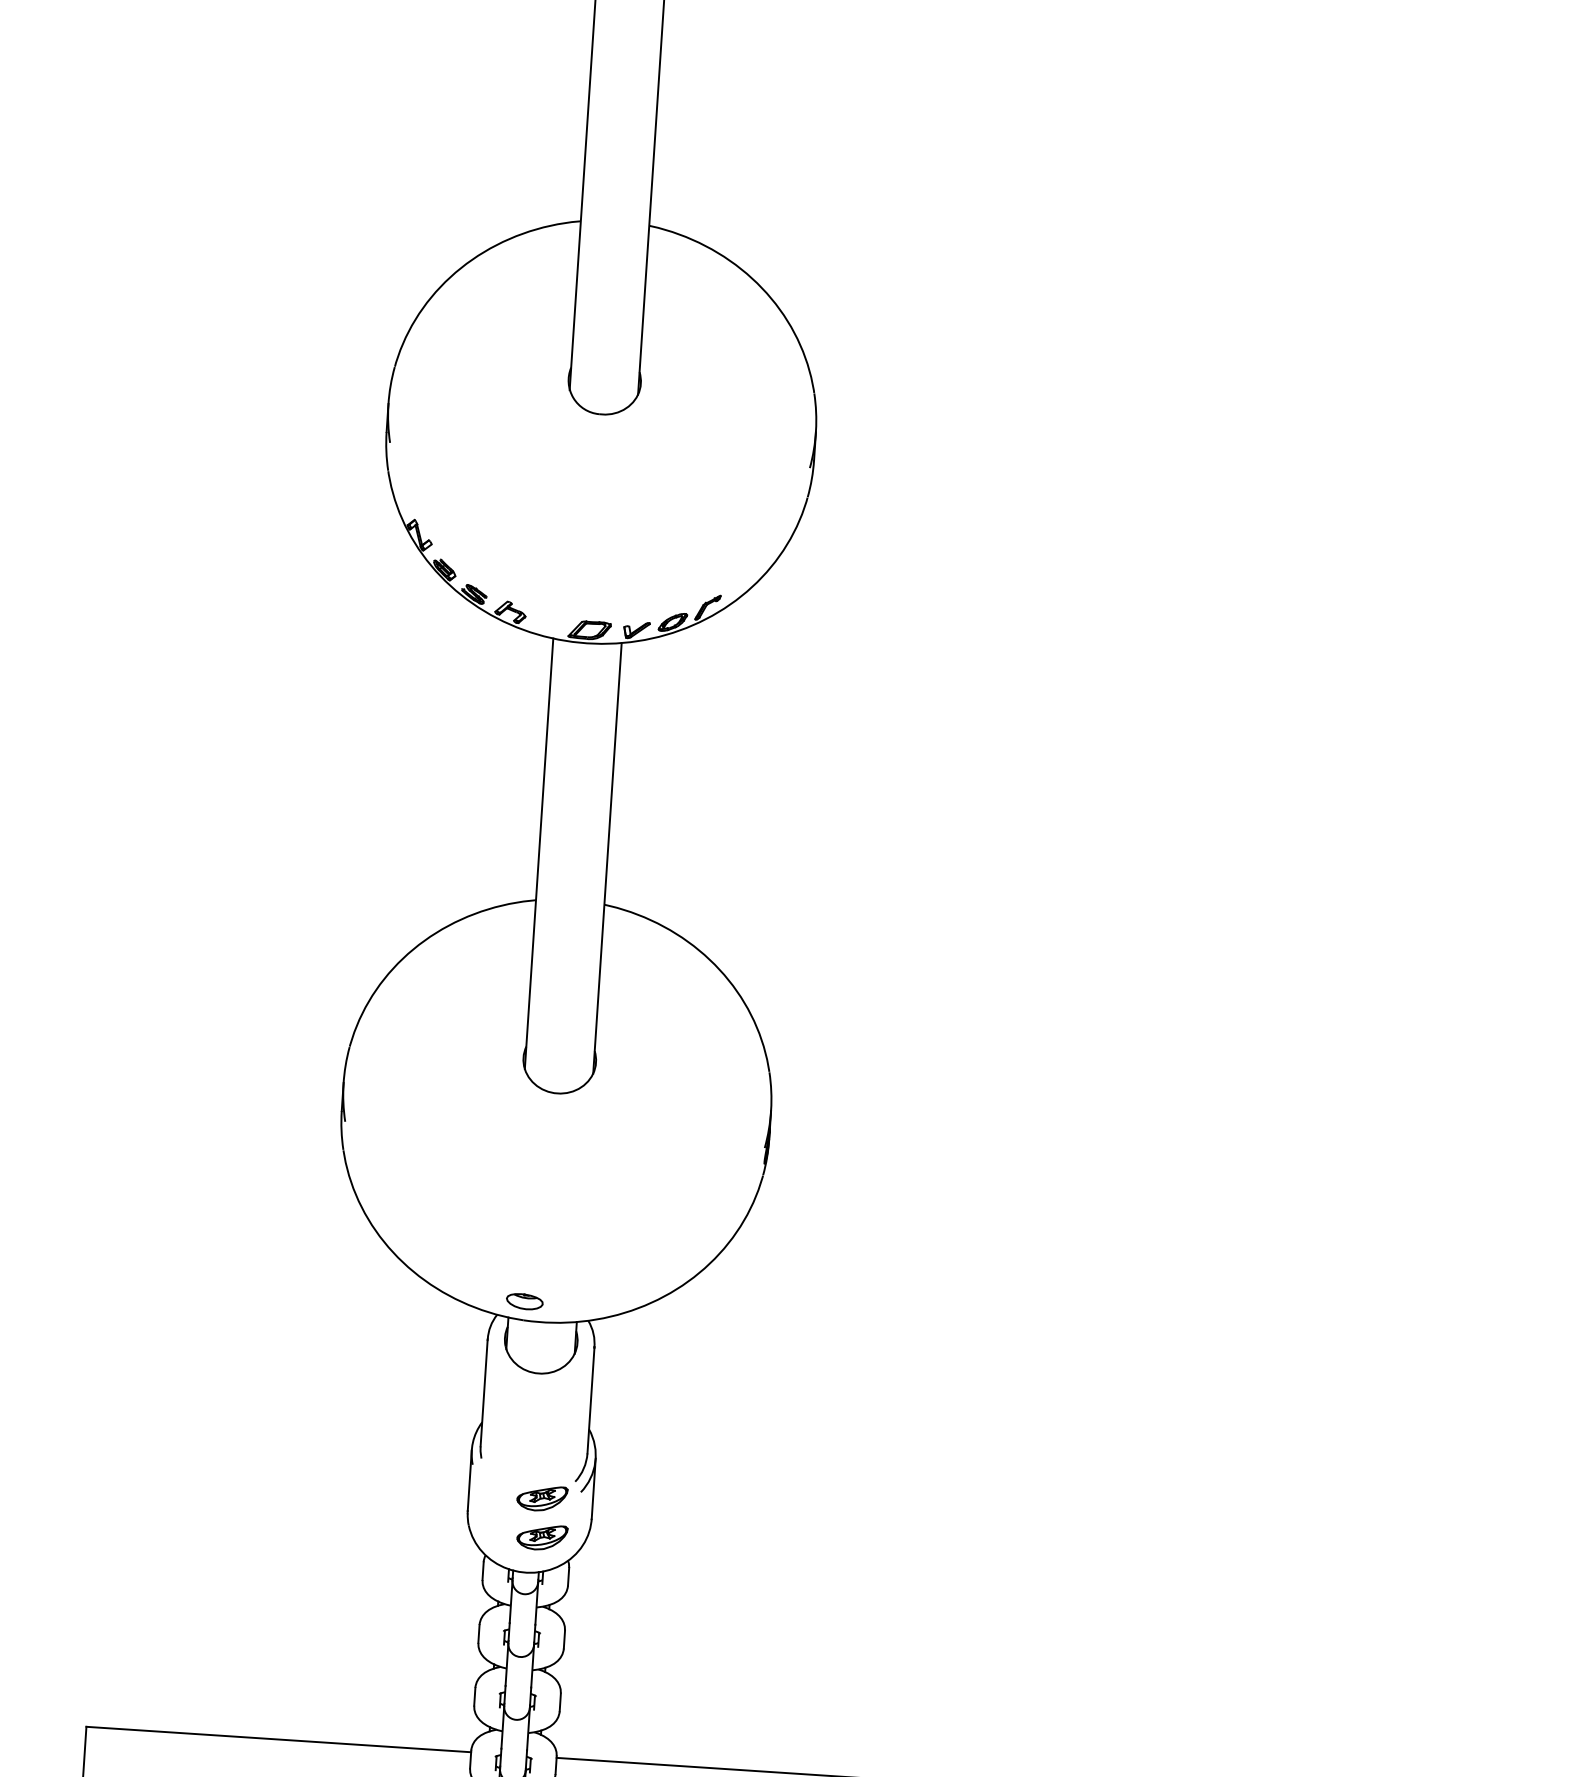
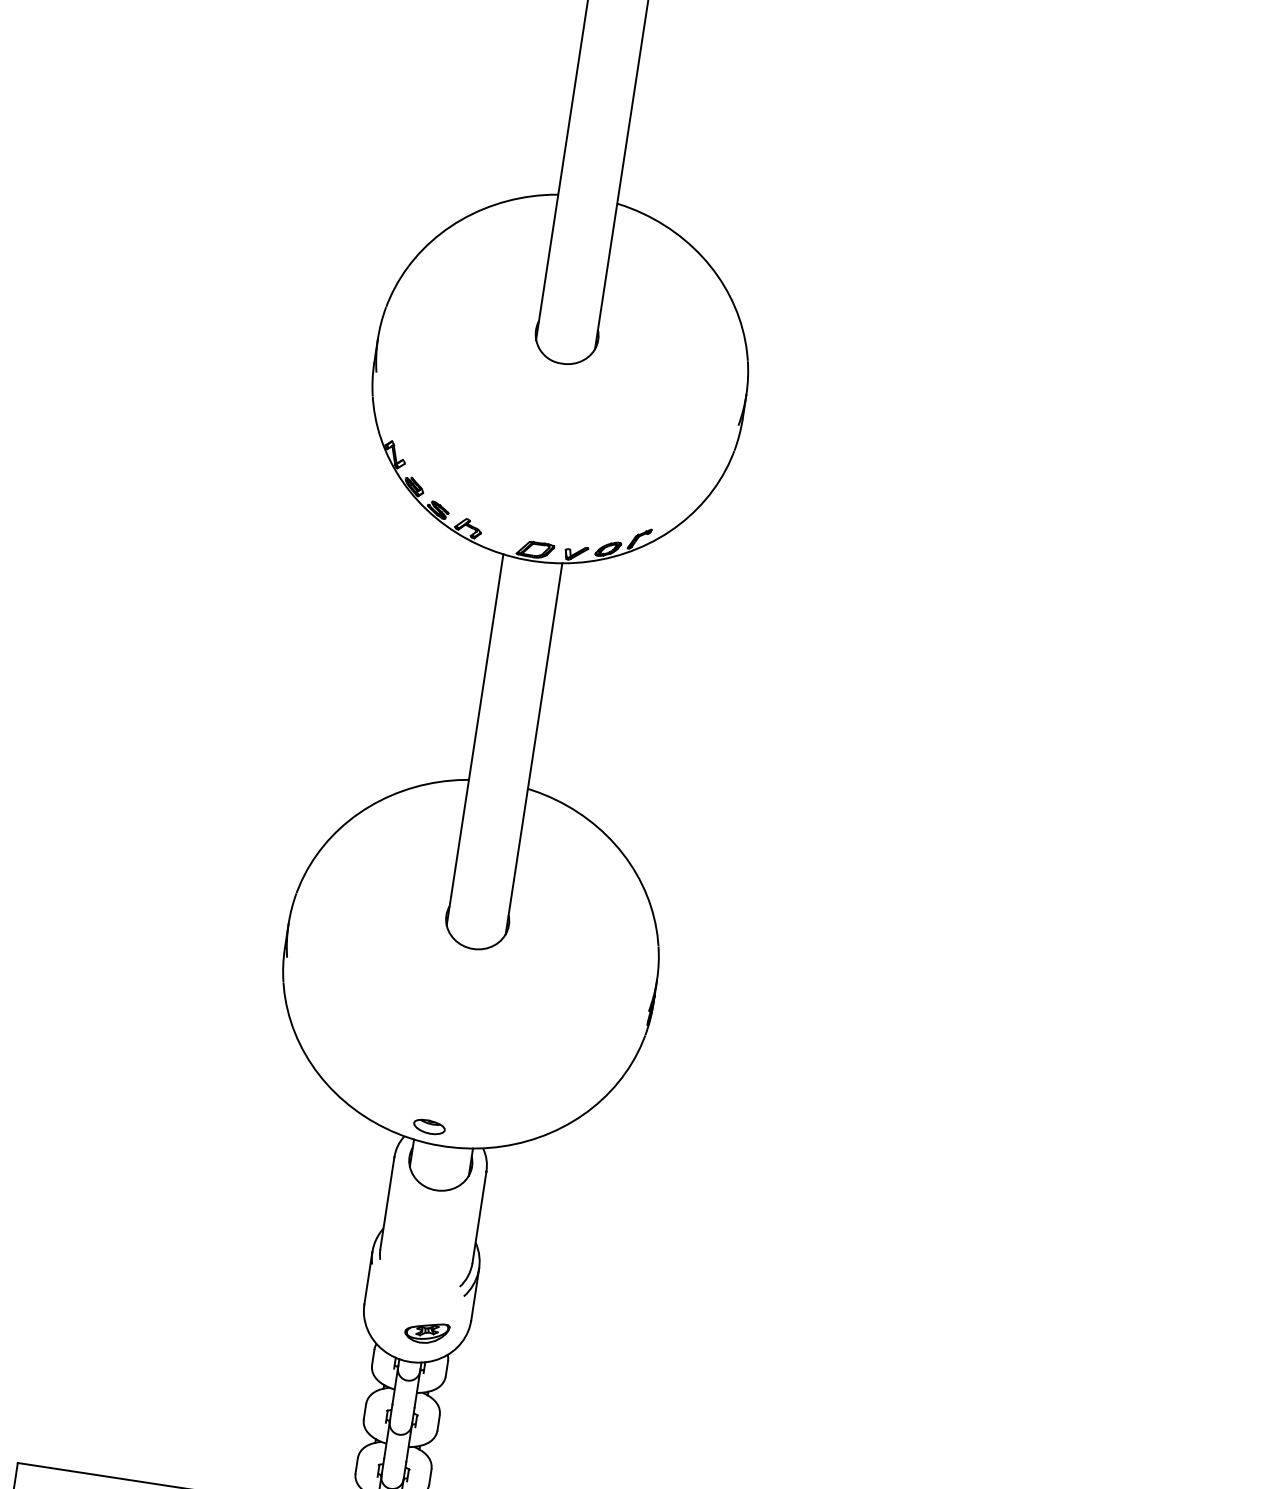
part: (542, 1498) -> (430, 1298), removed

